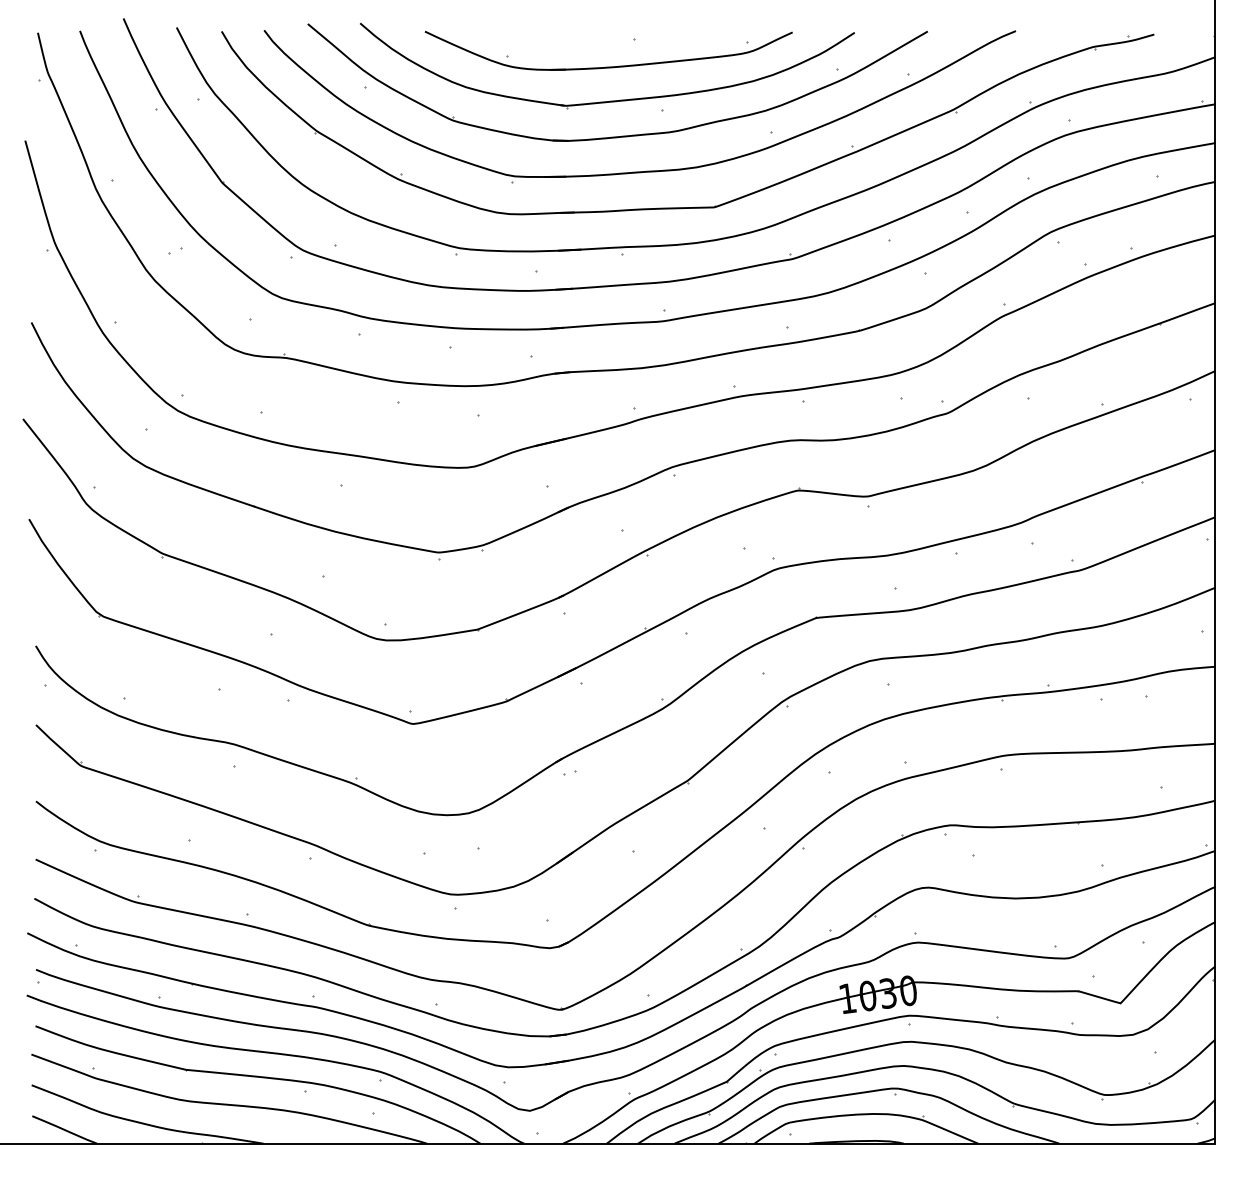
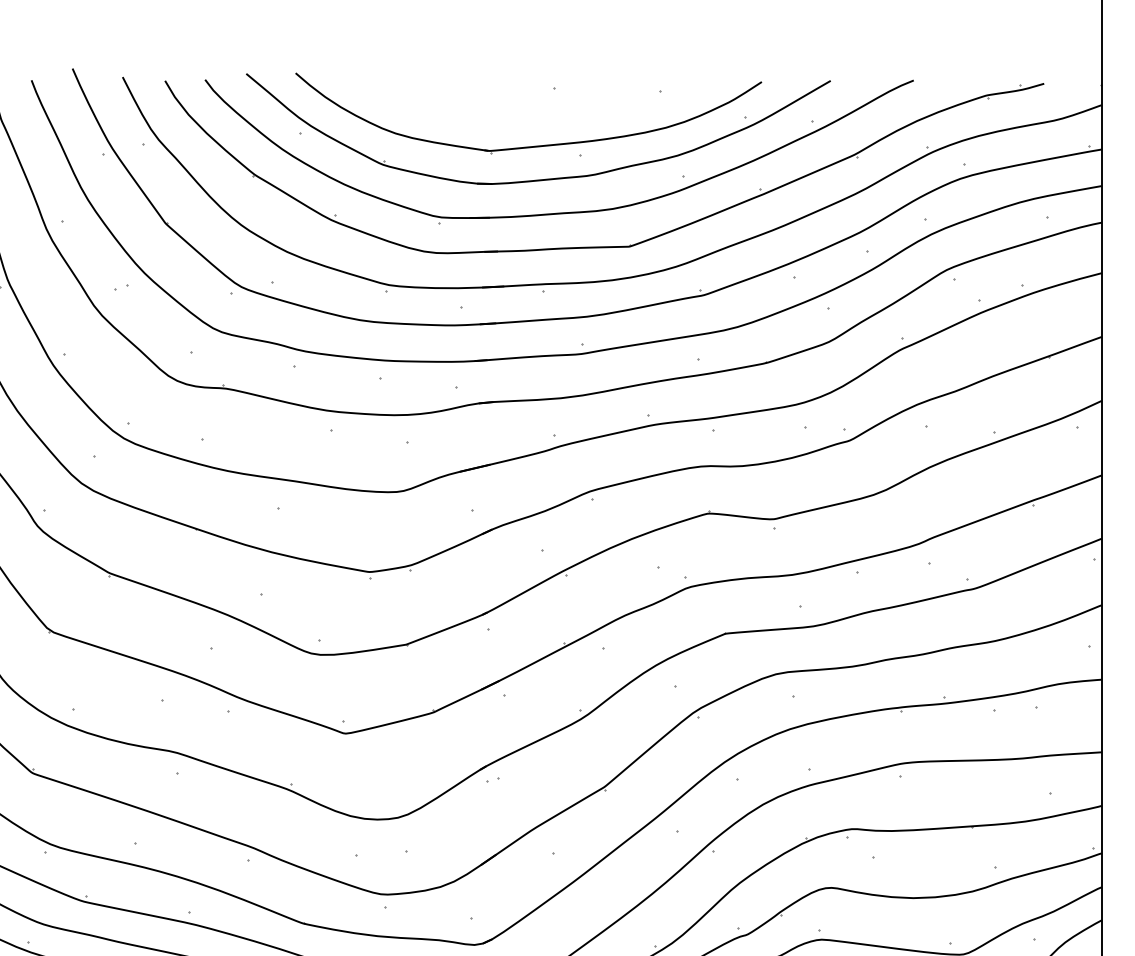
part: (608, 66) -> (529, 113), removed

